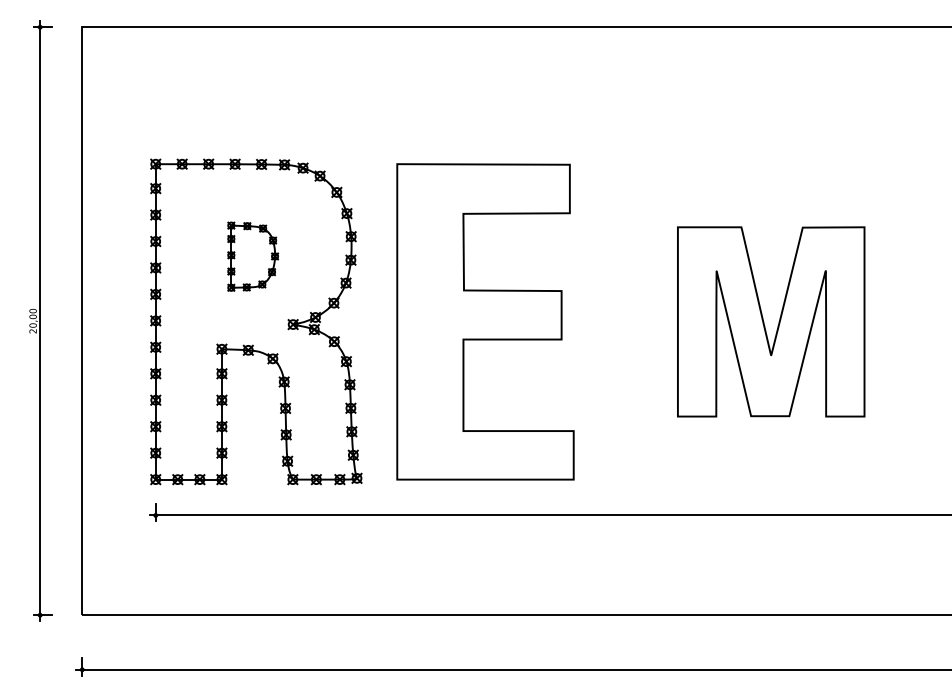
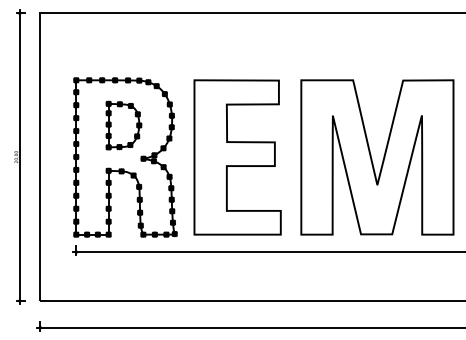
part: (252, 256) -> (123, 125), size x1.43
part: (771, 321) -> (377, 157), size x1.67

